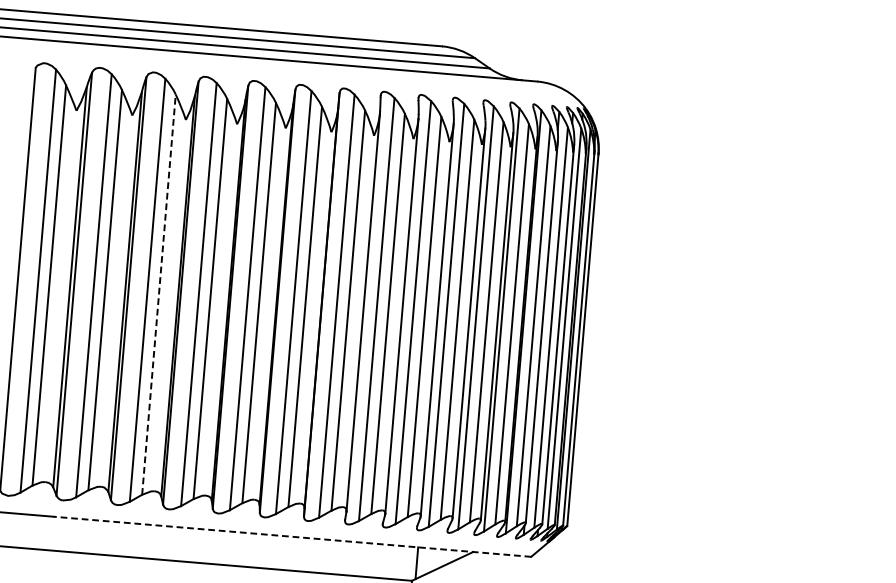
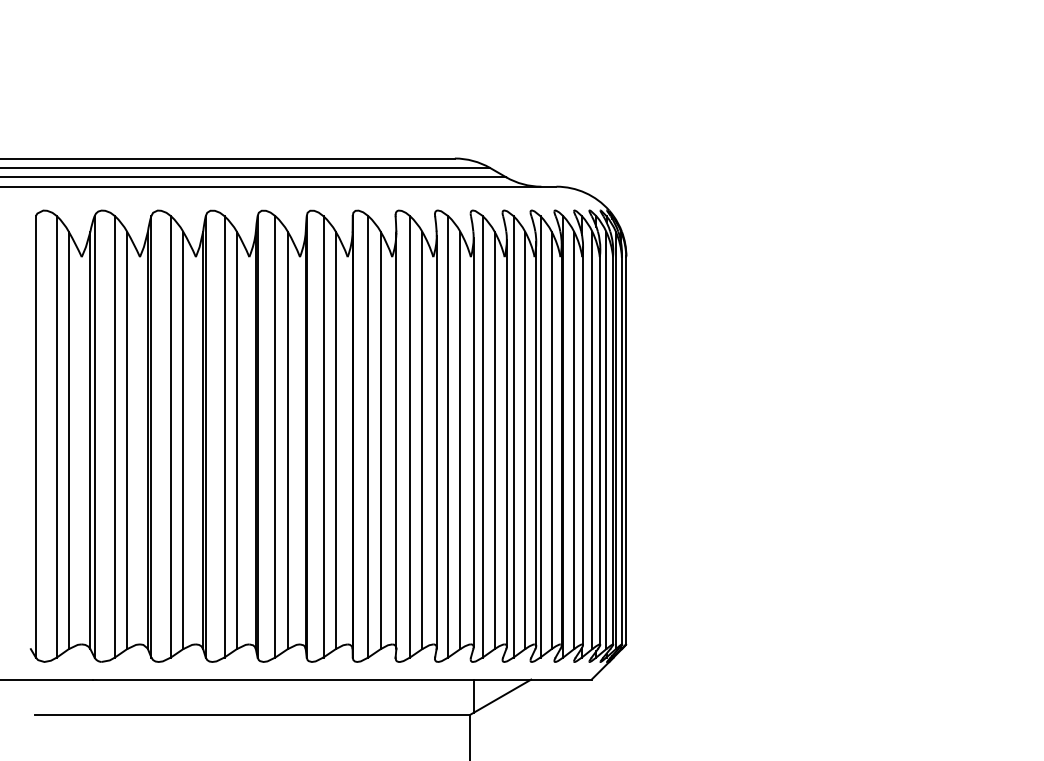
line: (159, 294) -> (183, 440), dashed -> solid
line: (291, 536) -> (341, 679), dashed -> solid

